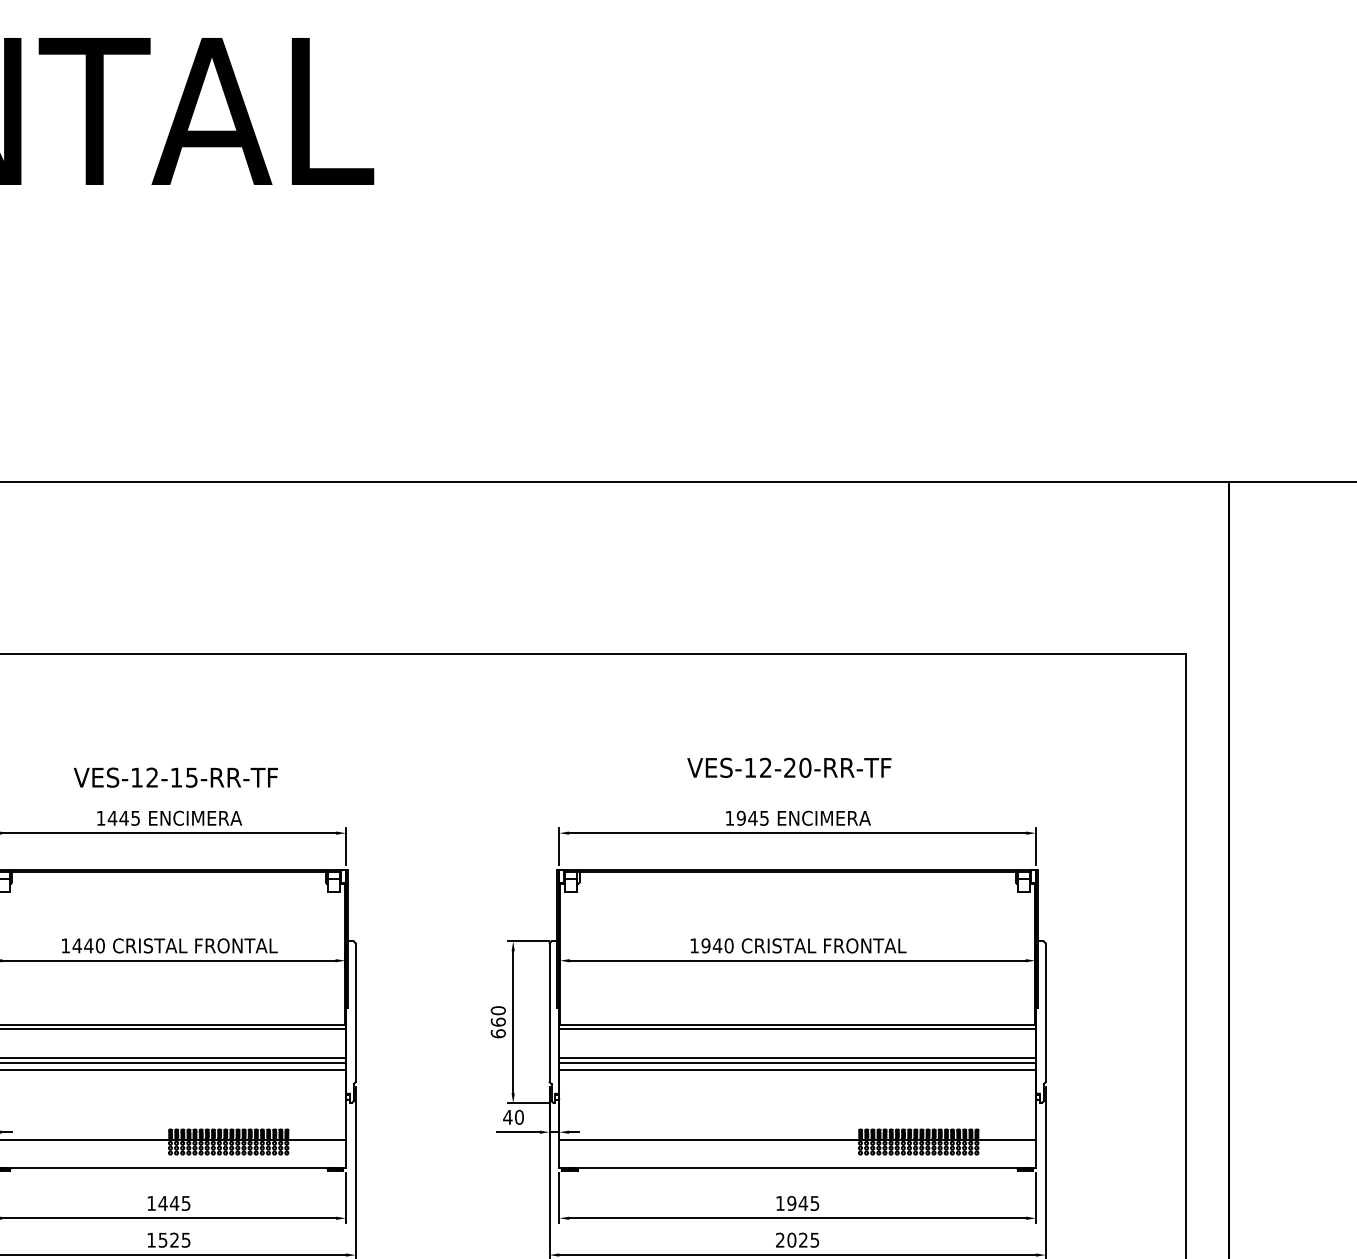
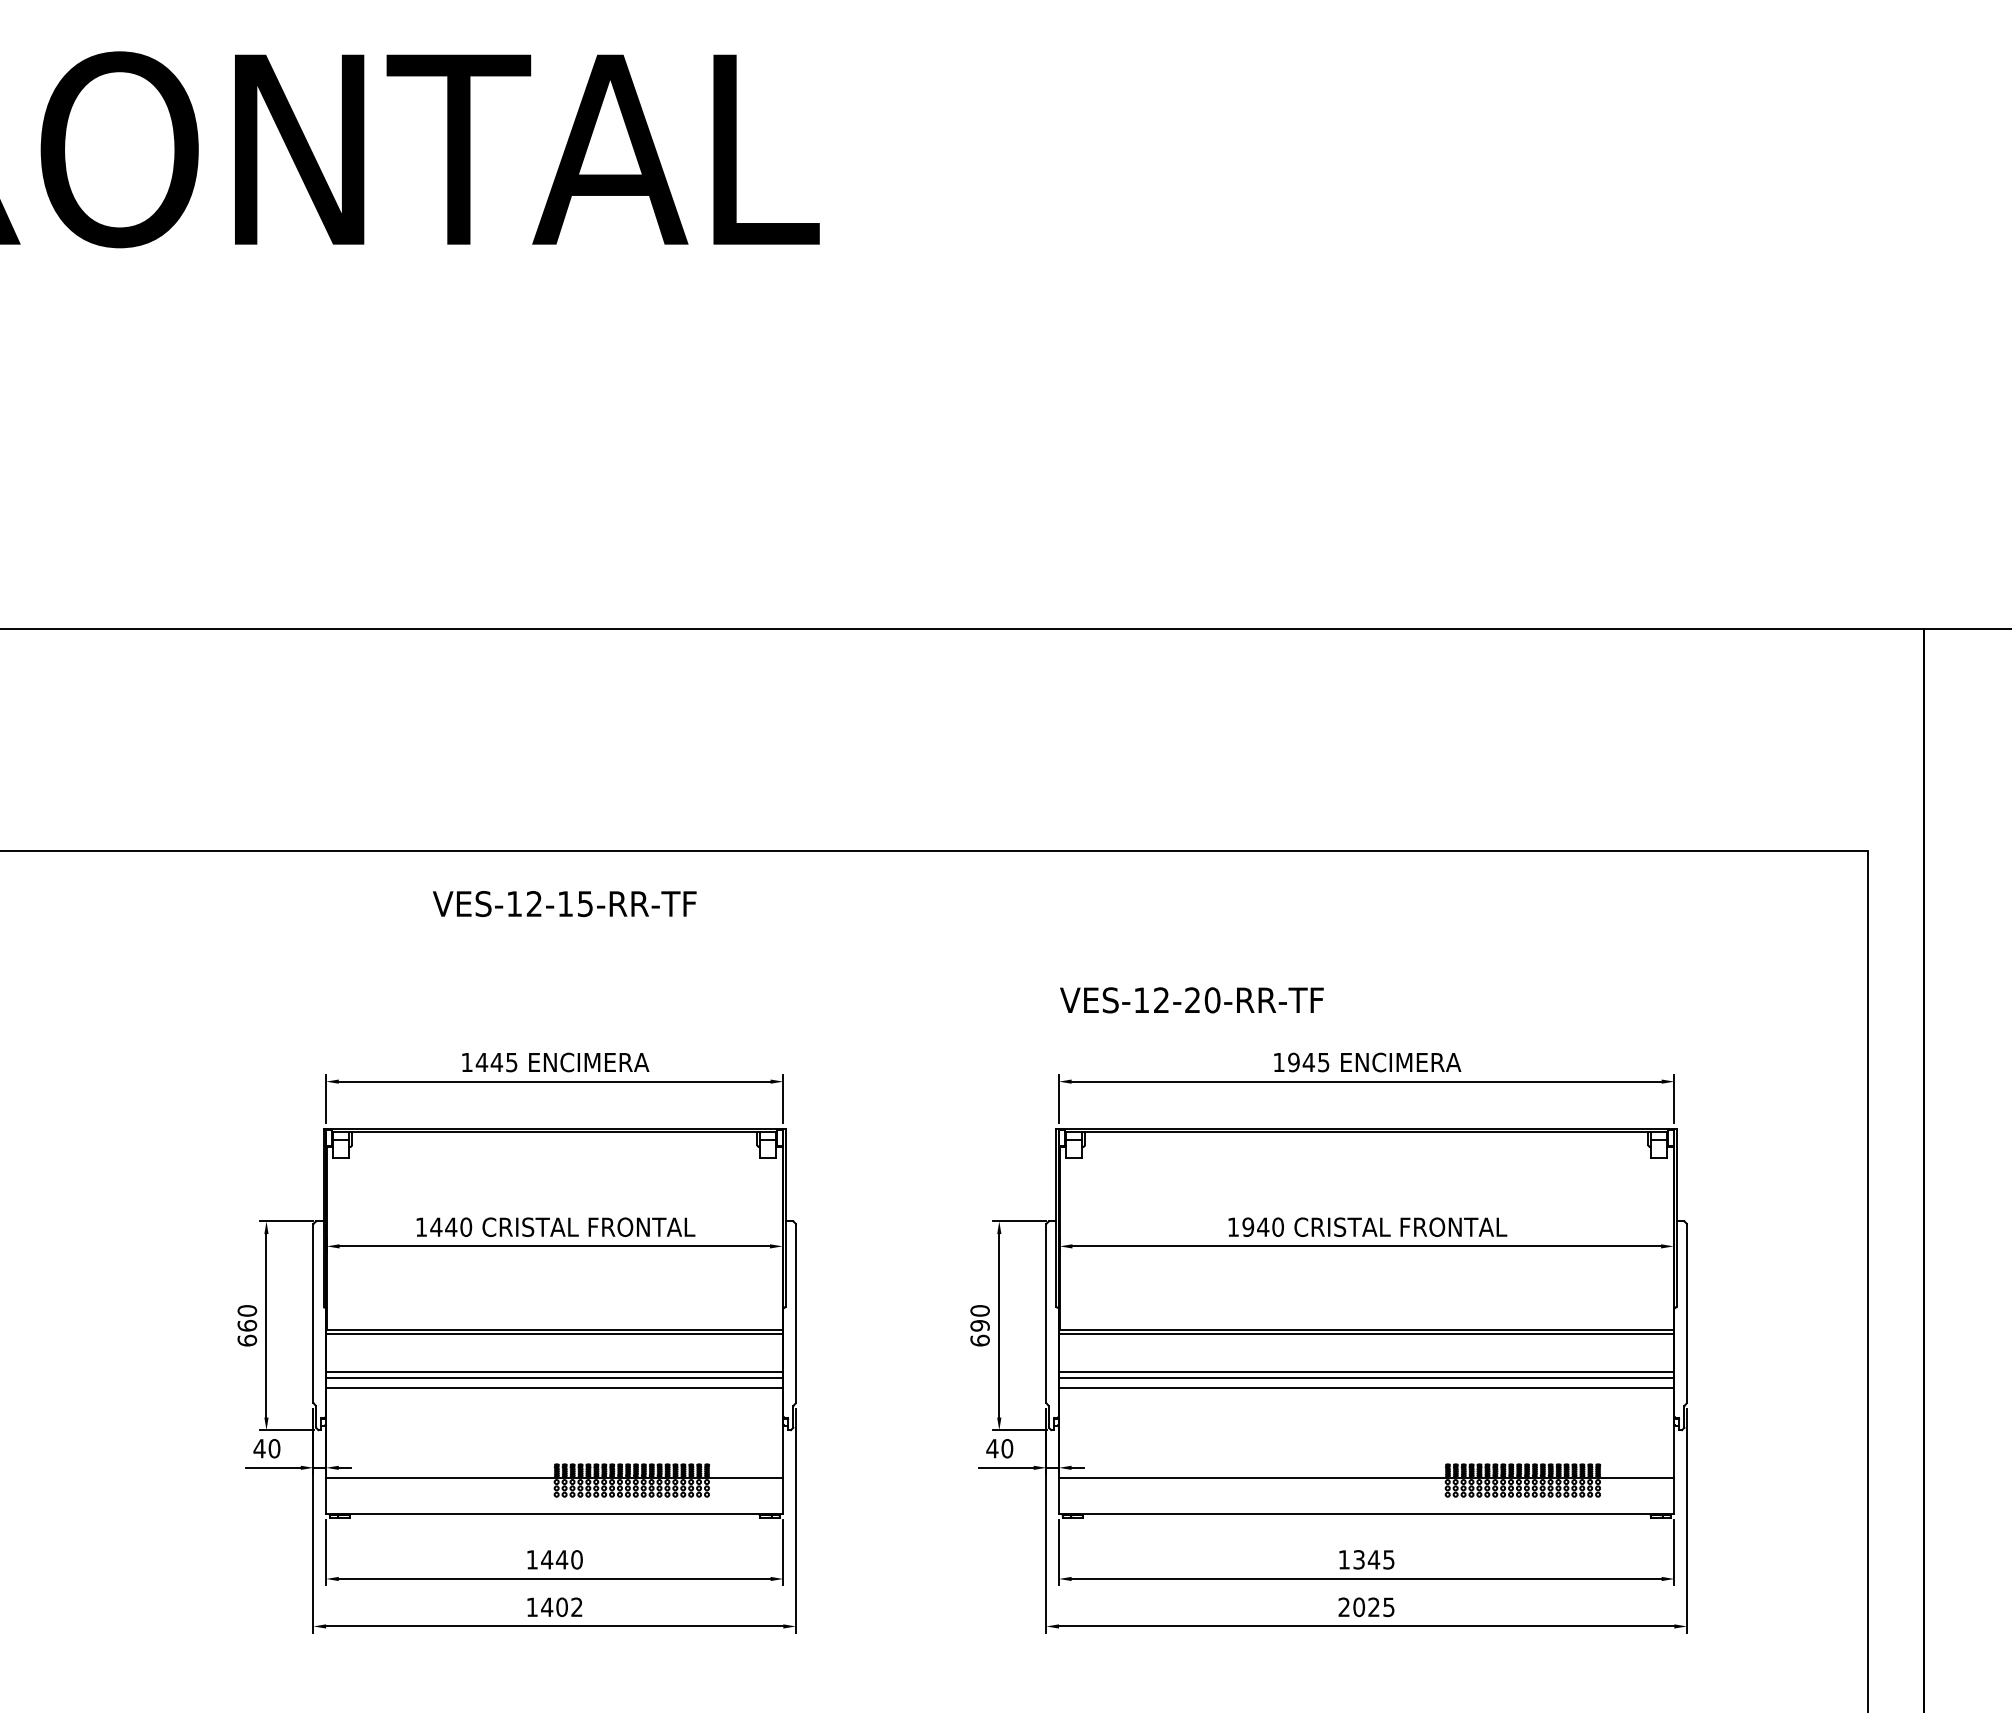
text: (789, 768) -> (1191, 1000), moved
text: (175, 778) -> (564, 904), moved
text: (497, 1022) -> (979, 1325), 660 -> 690
text: (185, 1203) -> (576, 1559), 1445 -> 1440
text: (791, 1203) -> (1358, 1559), 1945 -> 1345
text: (174, 1240) -> (561, 1607), 1525 -> 1402

